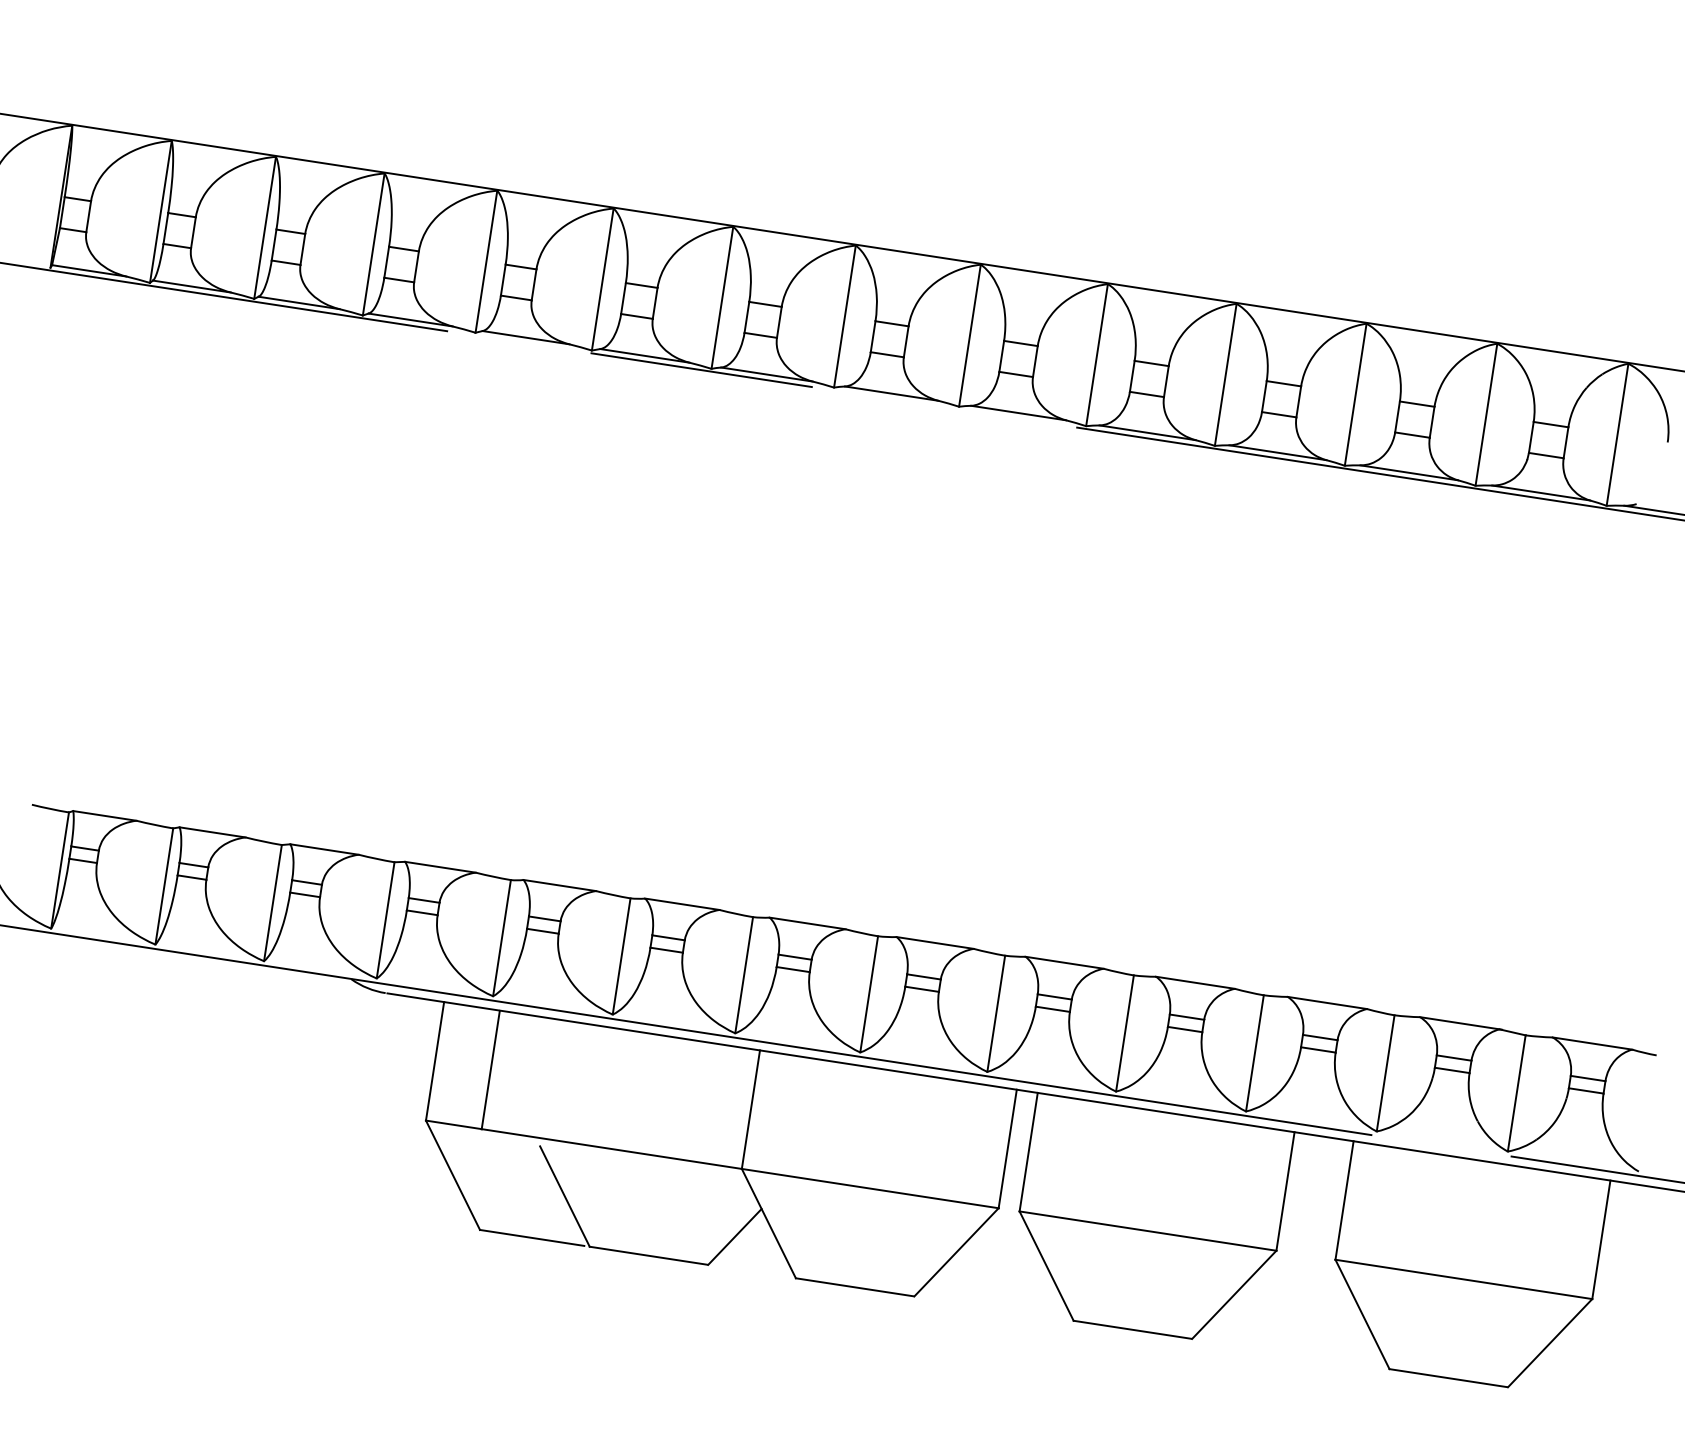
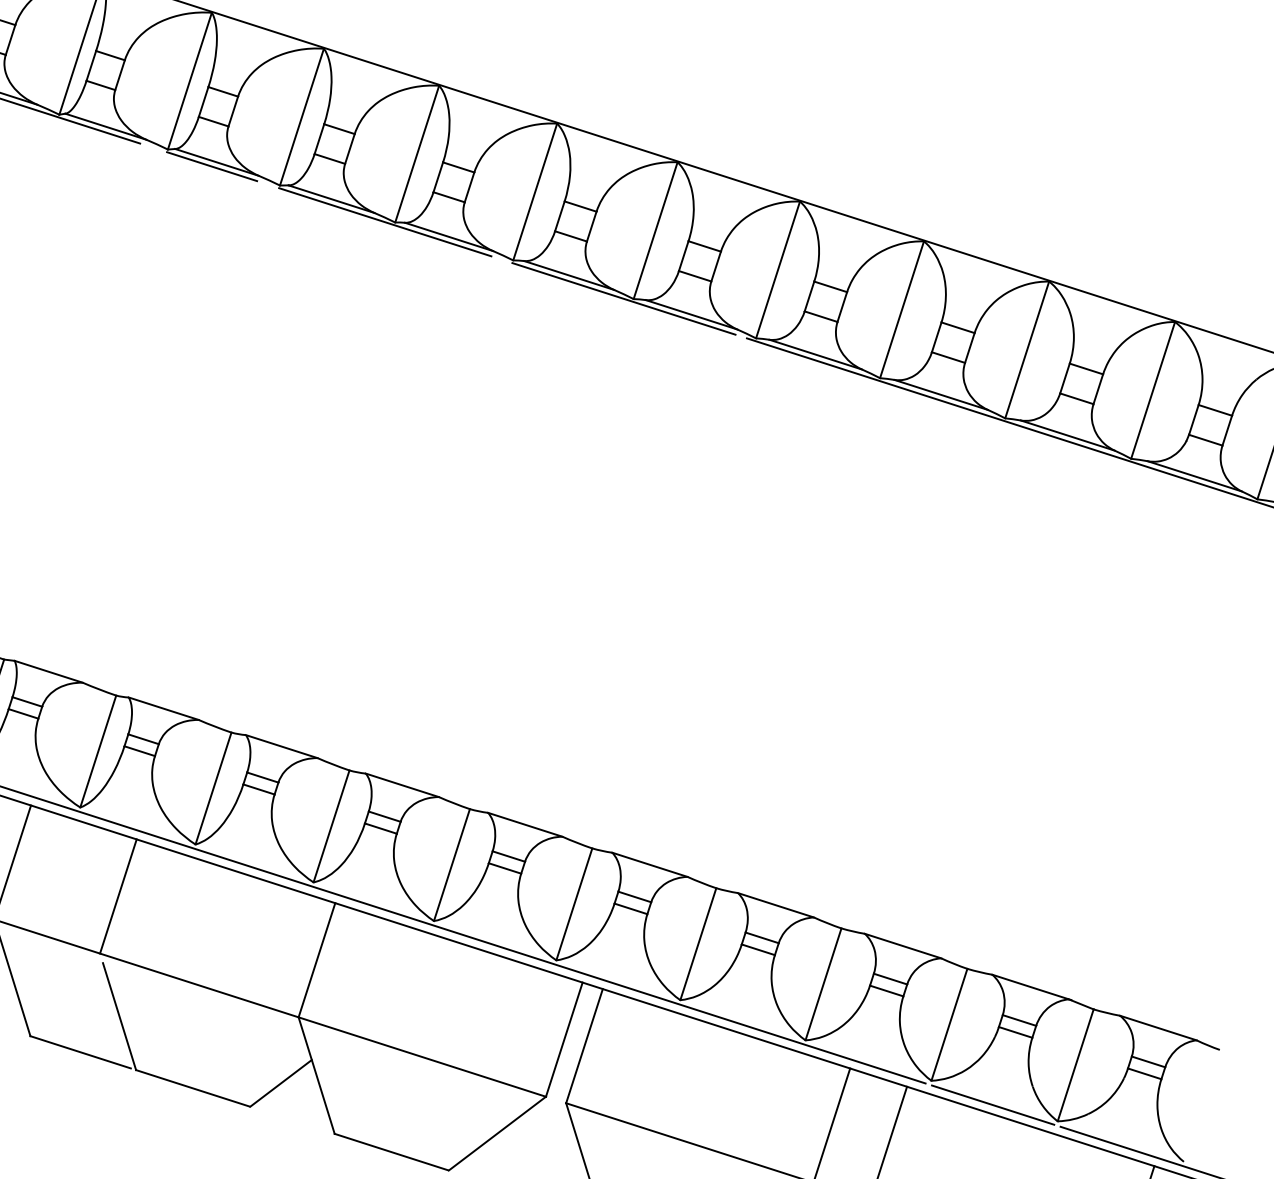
line: (521, 342) -> (211, 166), added
line: (949, 407) -> (624, 298), added
line: (490, 1069) -> (118, 895), moved
line: (1441, 1145) -> (993, 1104), added

